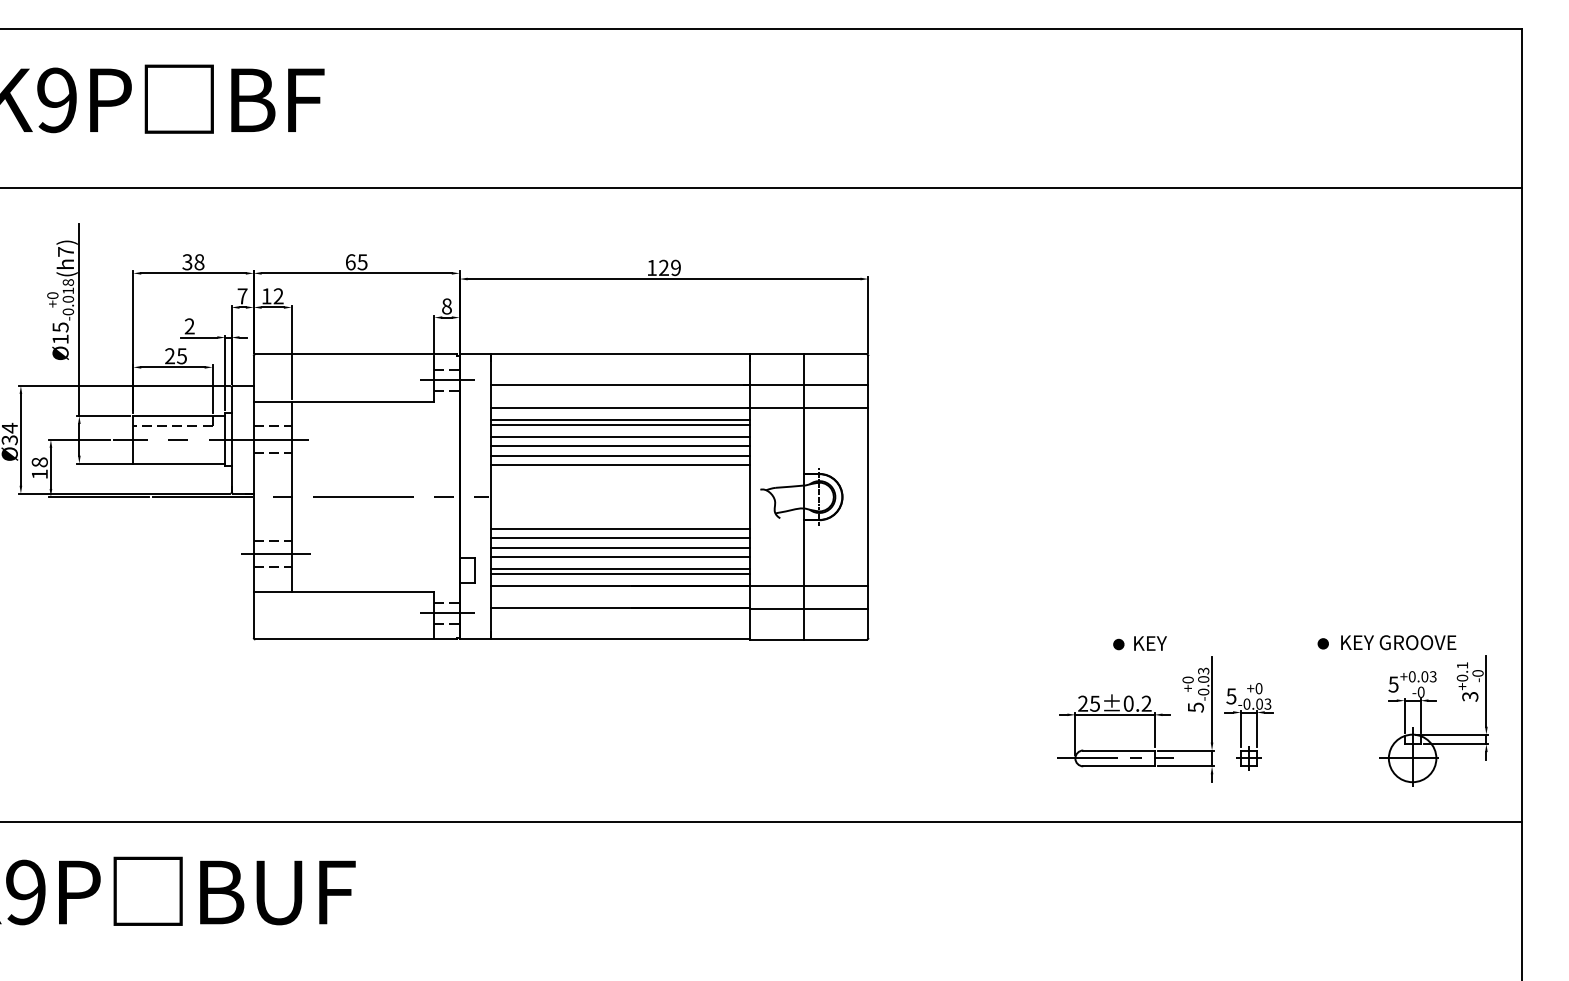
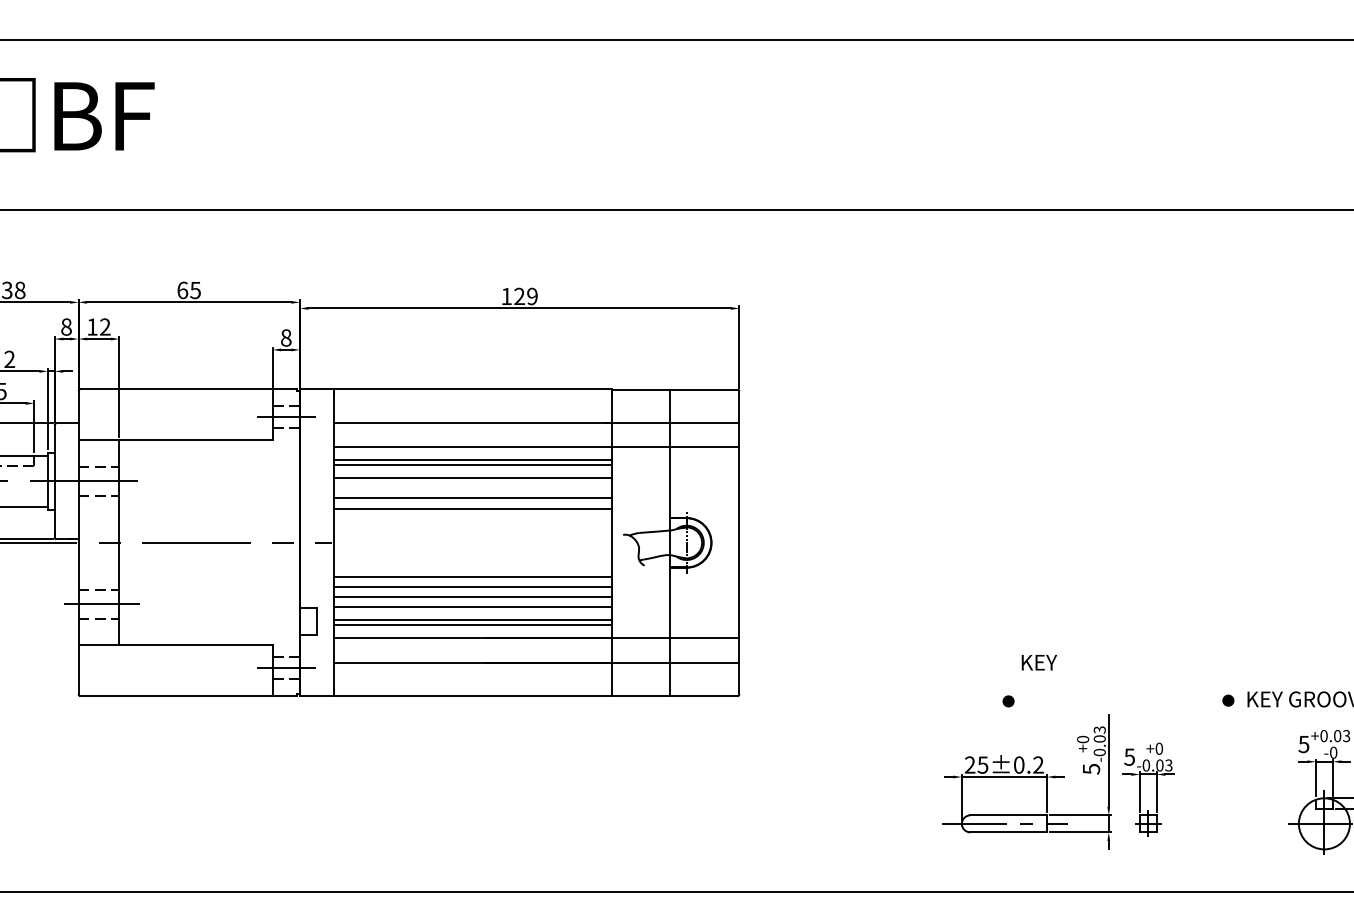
text: (242, 296) -> (66, 327), 7 -> 8
line: (620, 446) -> (472, 488), removed
text: (1150, 643) -> (1039, 662), moved

